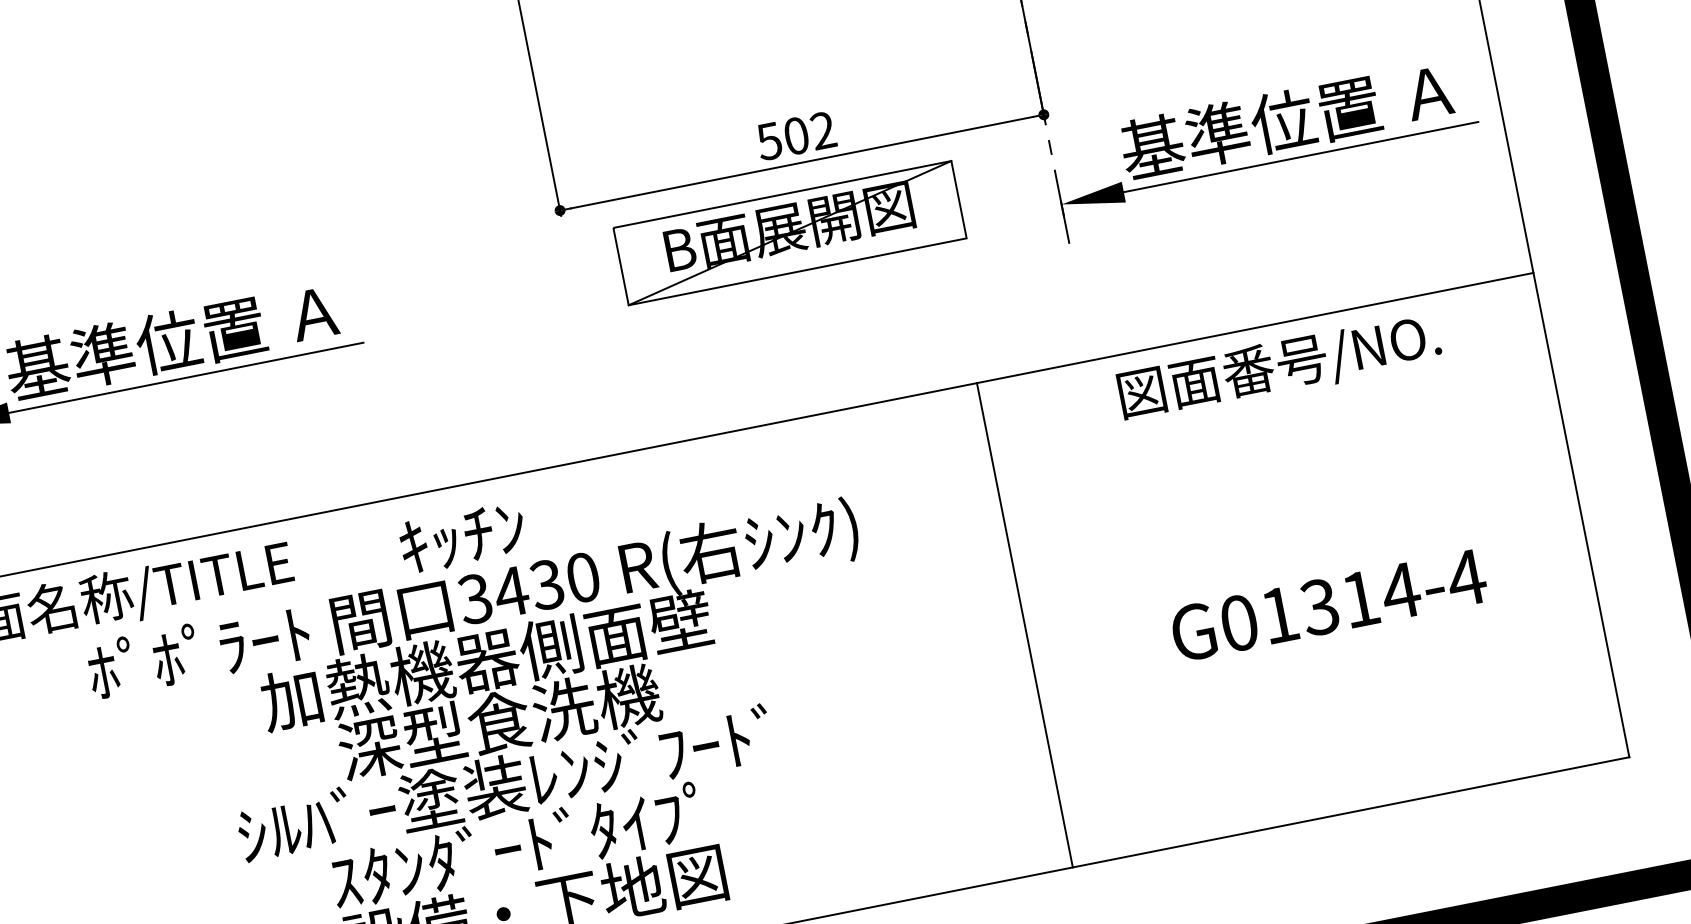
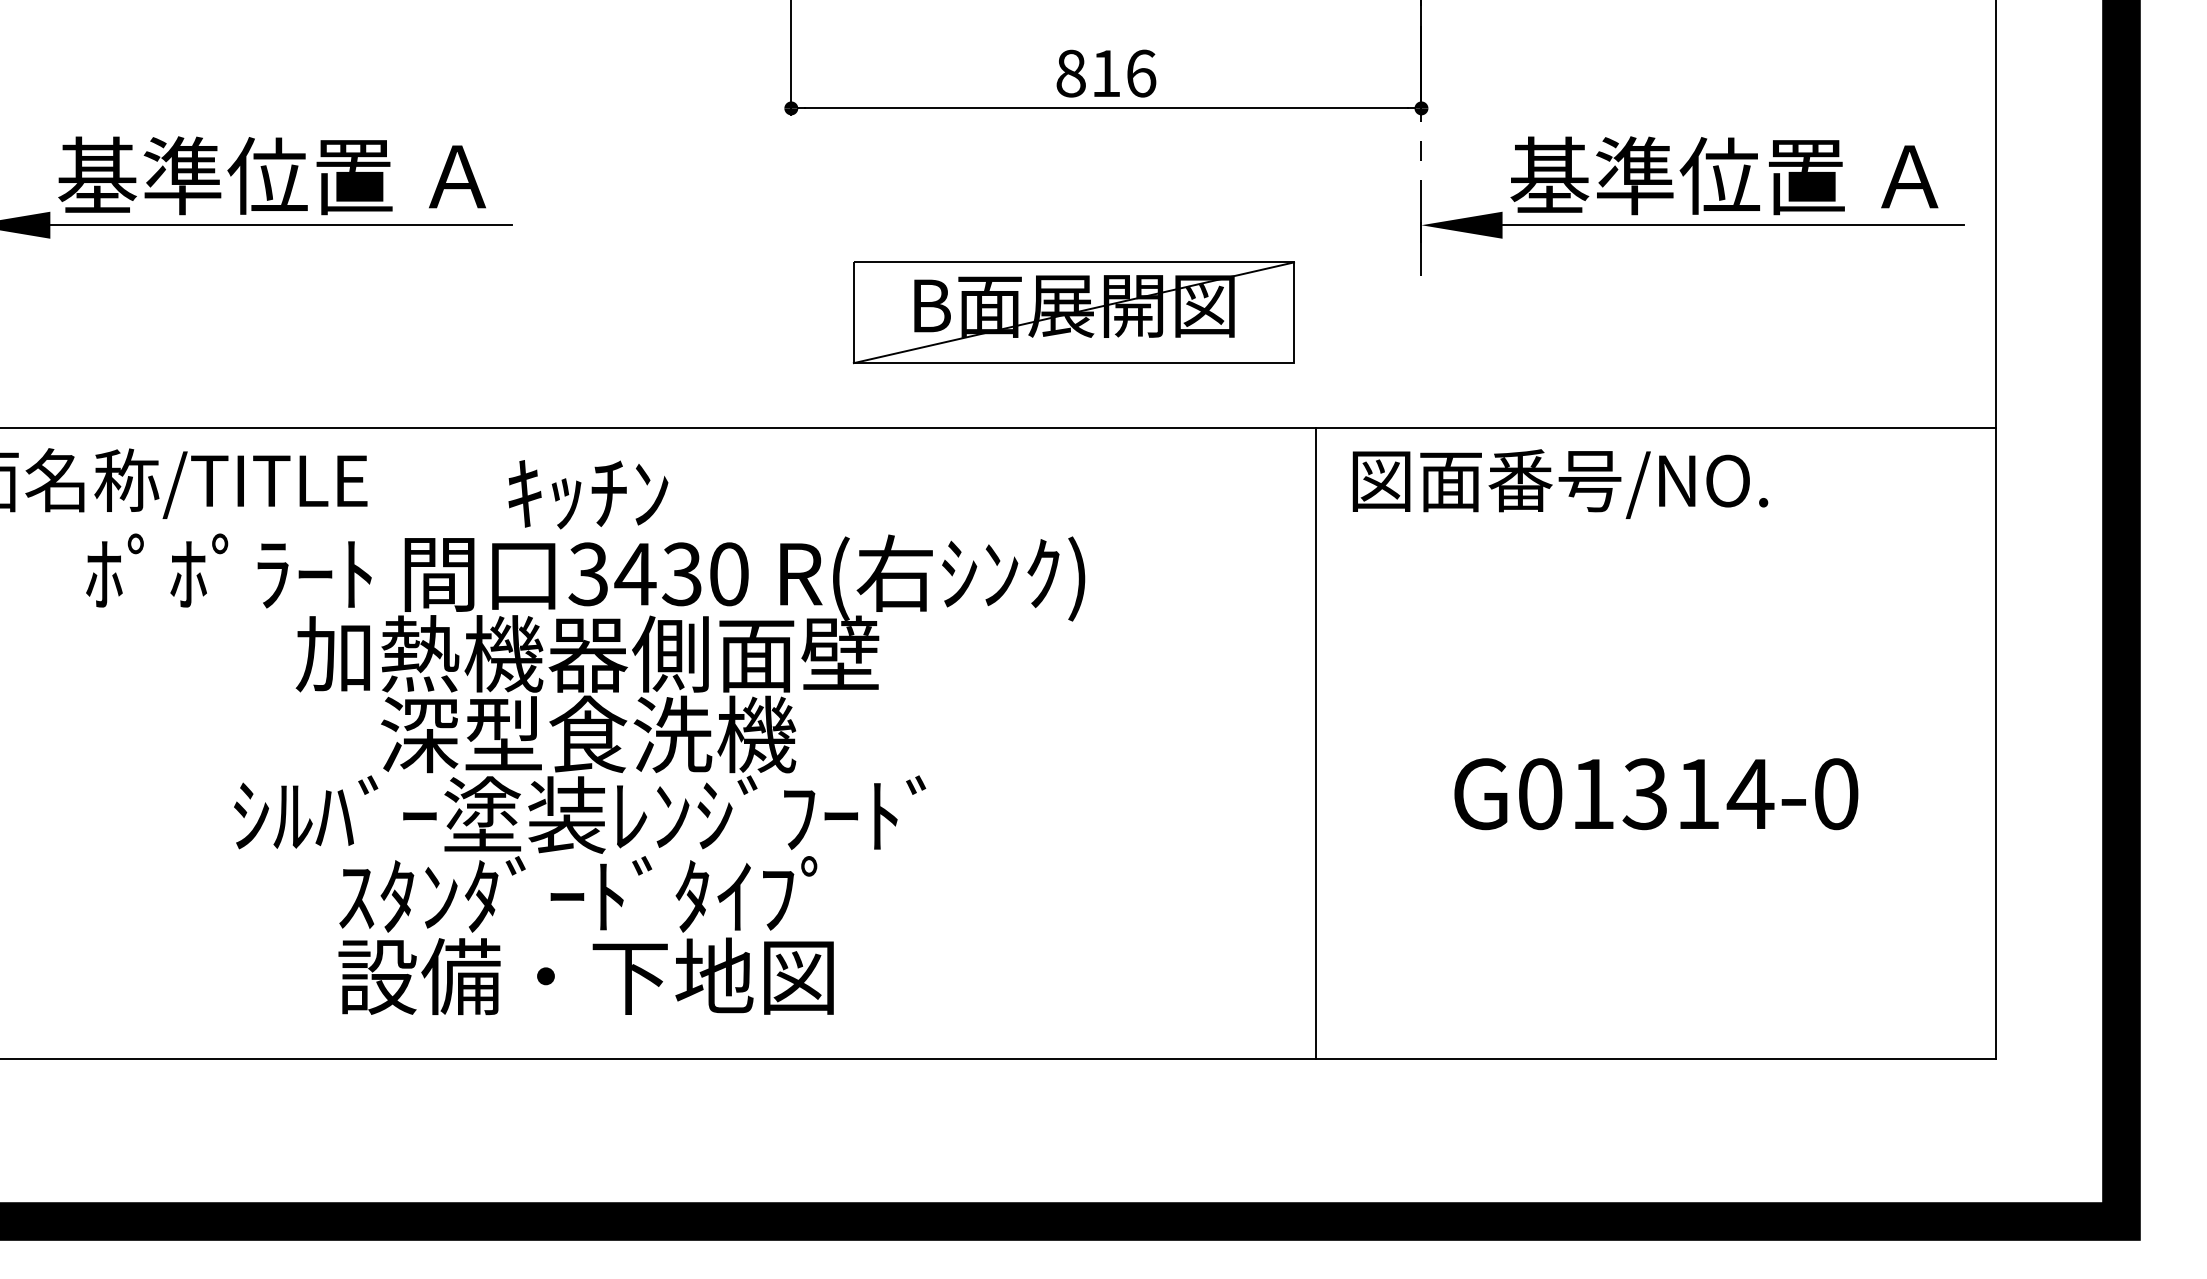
text: (795, 136) -> (1105, 73), 502 -> 816
part: (789, 233) -> (1073, 312), moved
text: (1279, 367) -> (1560, 483), moved
text: (1465, 578) -> (1835, 794), G01314-4 -> G01314-0
line: (1025, 625) -> (1316, 743), moved

